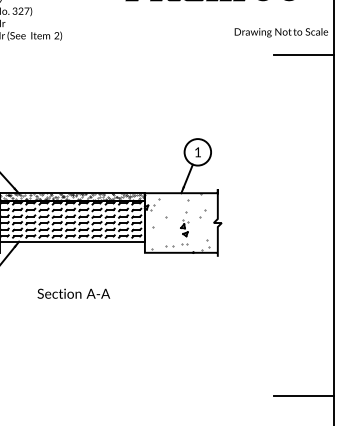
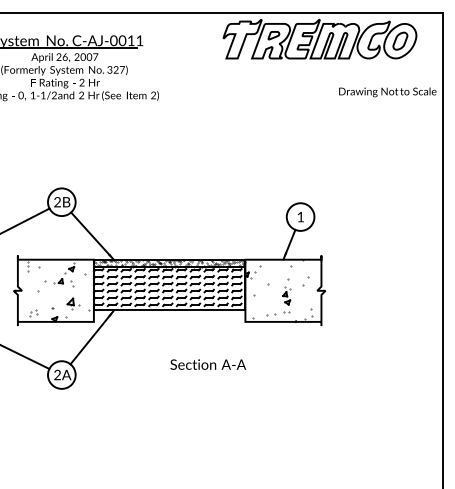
line: (303, 54) -> (410, 115), removed
text: (74, 293) -> (208, 364), moved
line: (303, 396) -> (410, 471), removed

